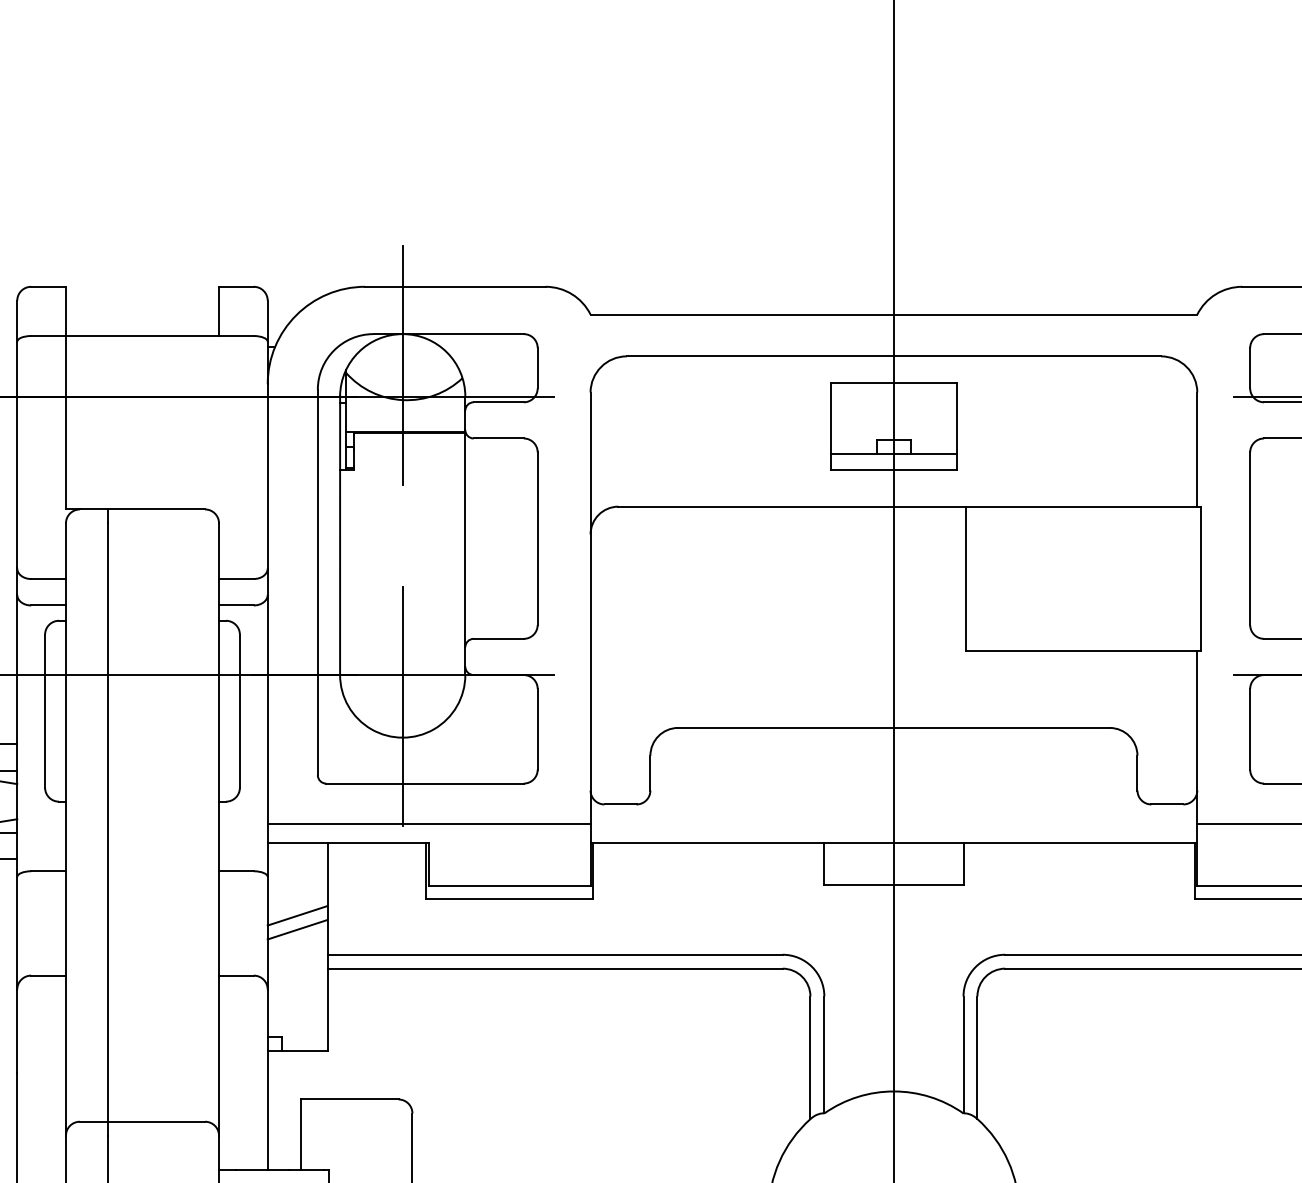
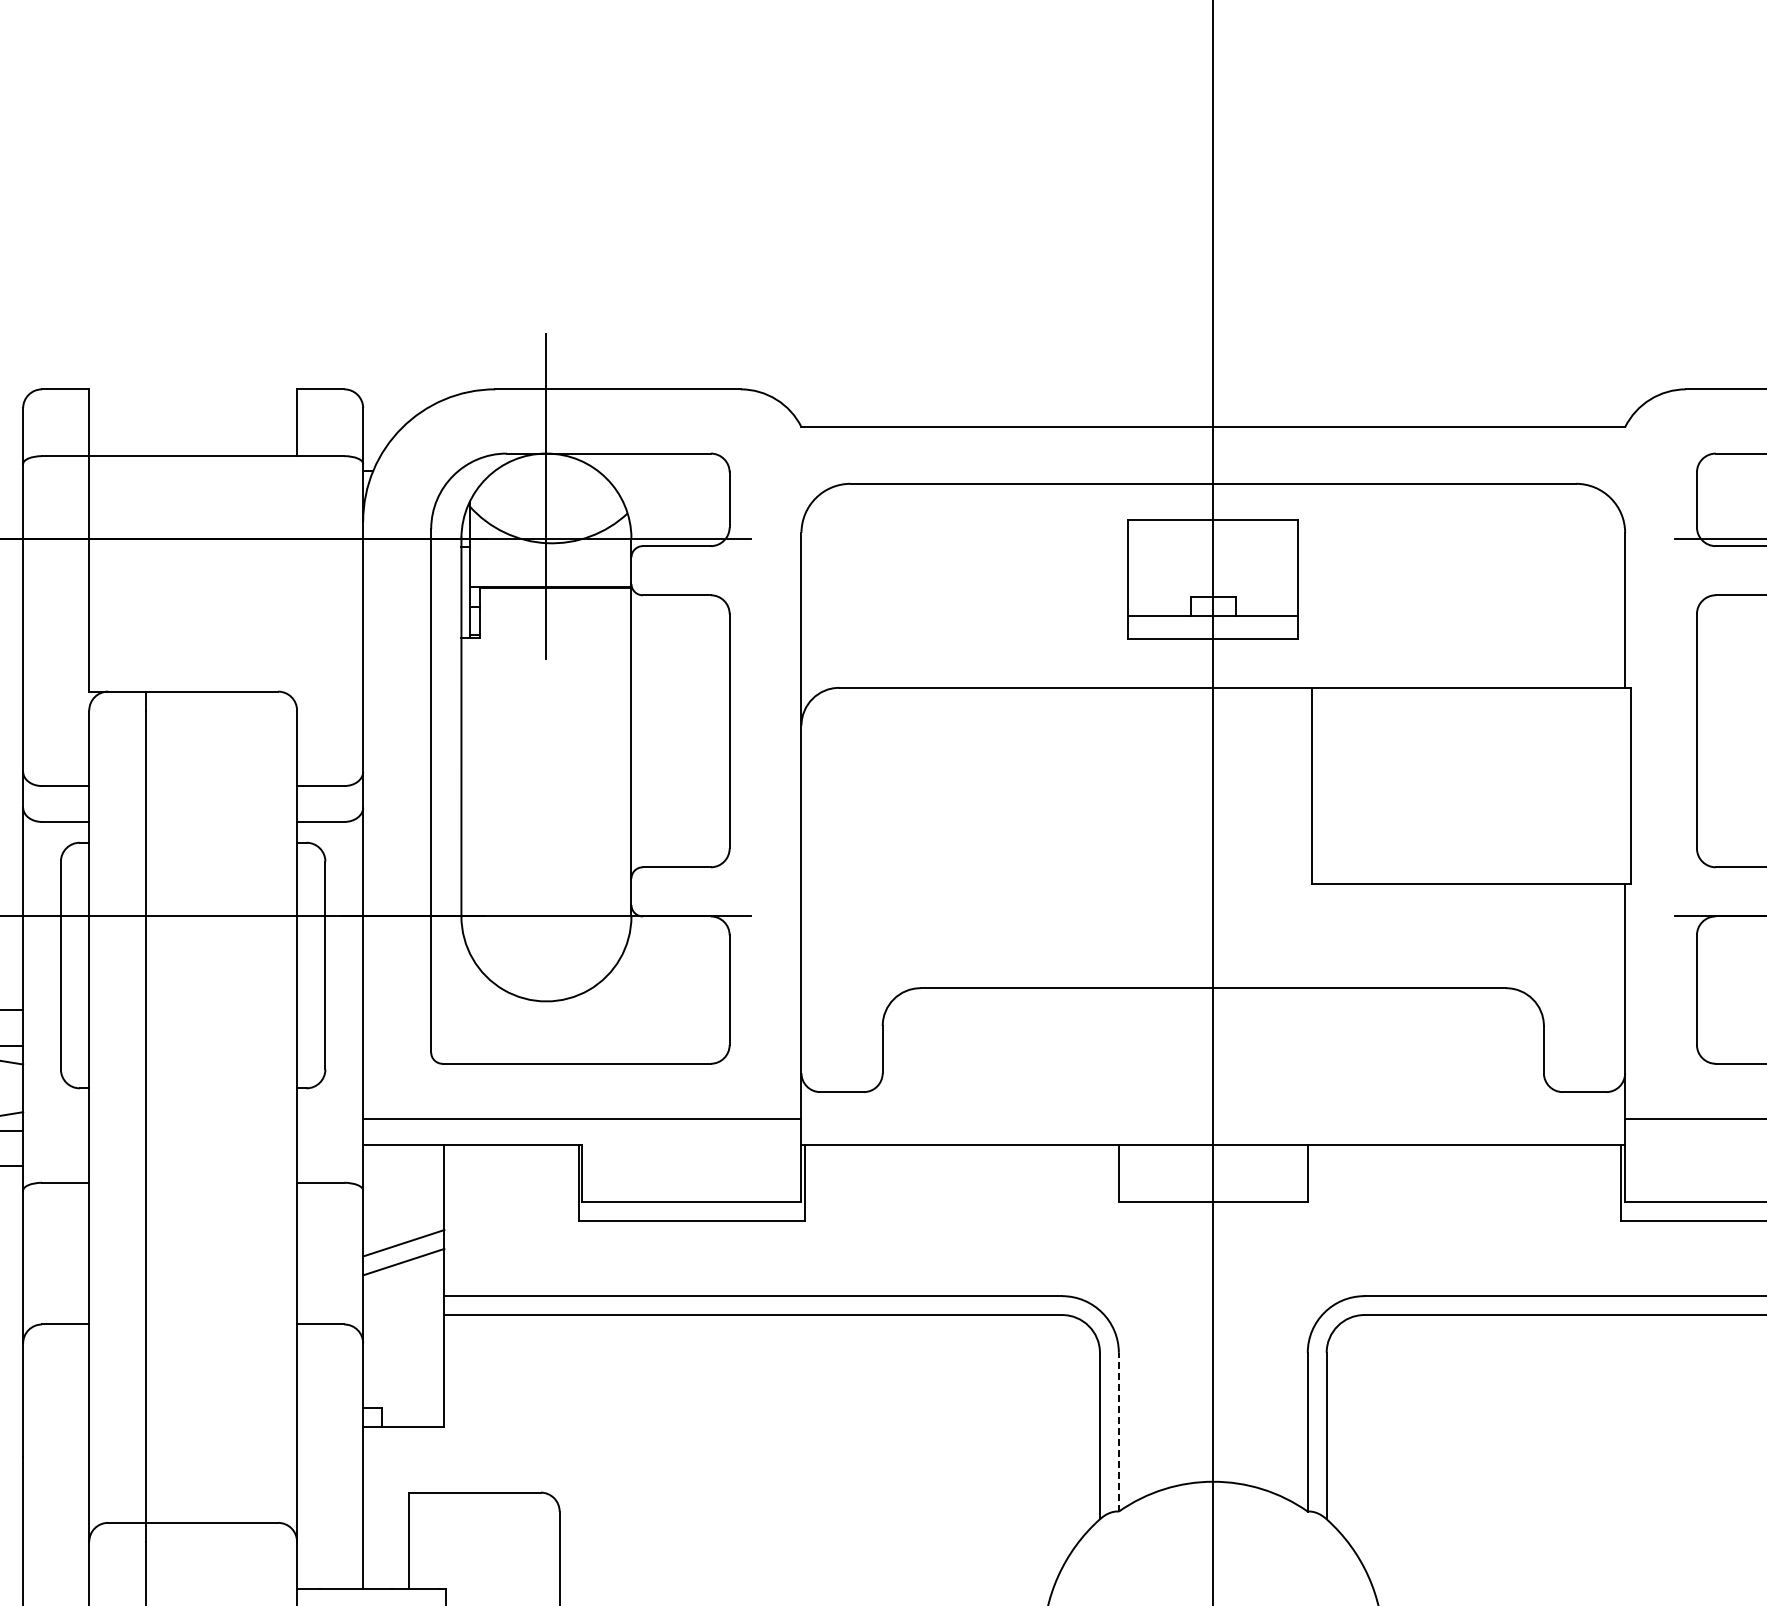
line: (402, 706) -> (546, 958), removed
line: (824, 1054) -> (1118, 1431), solid -> dashed

